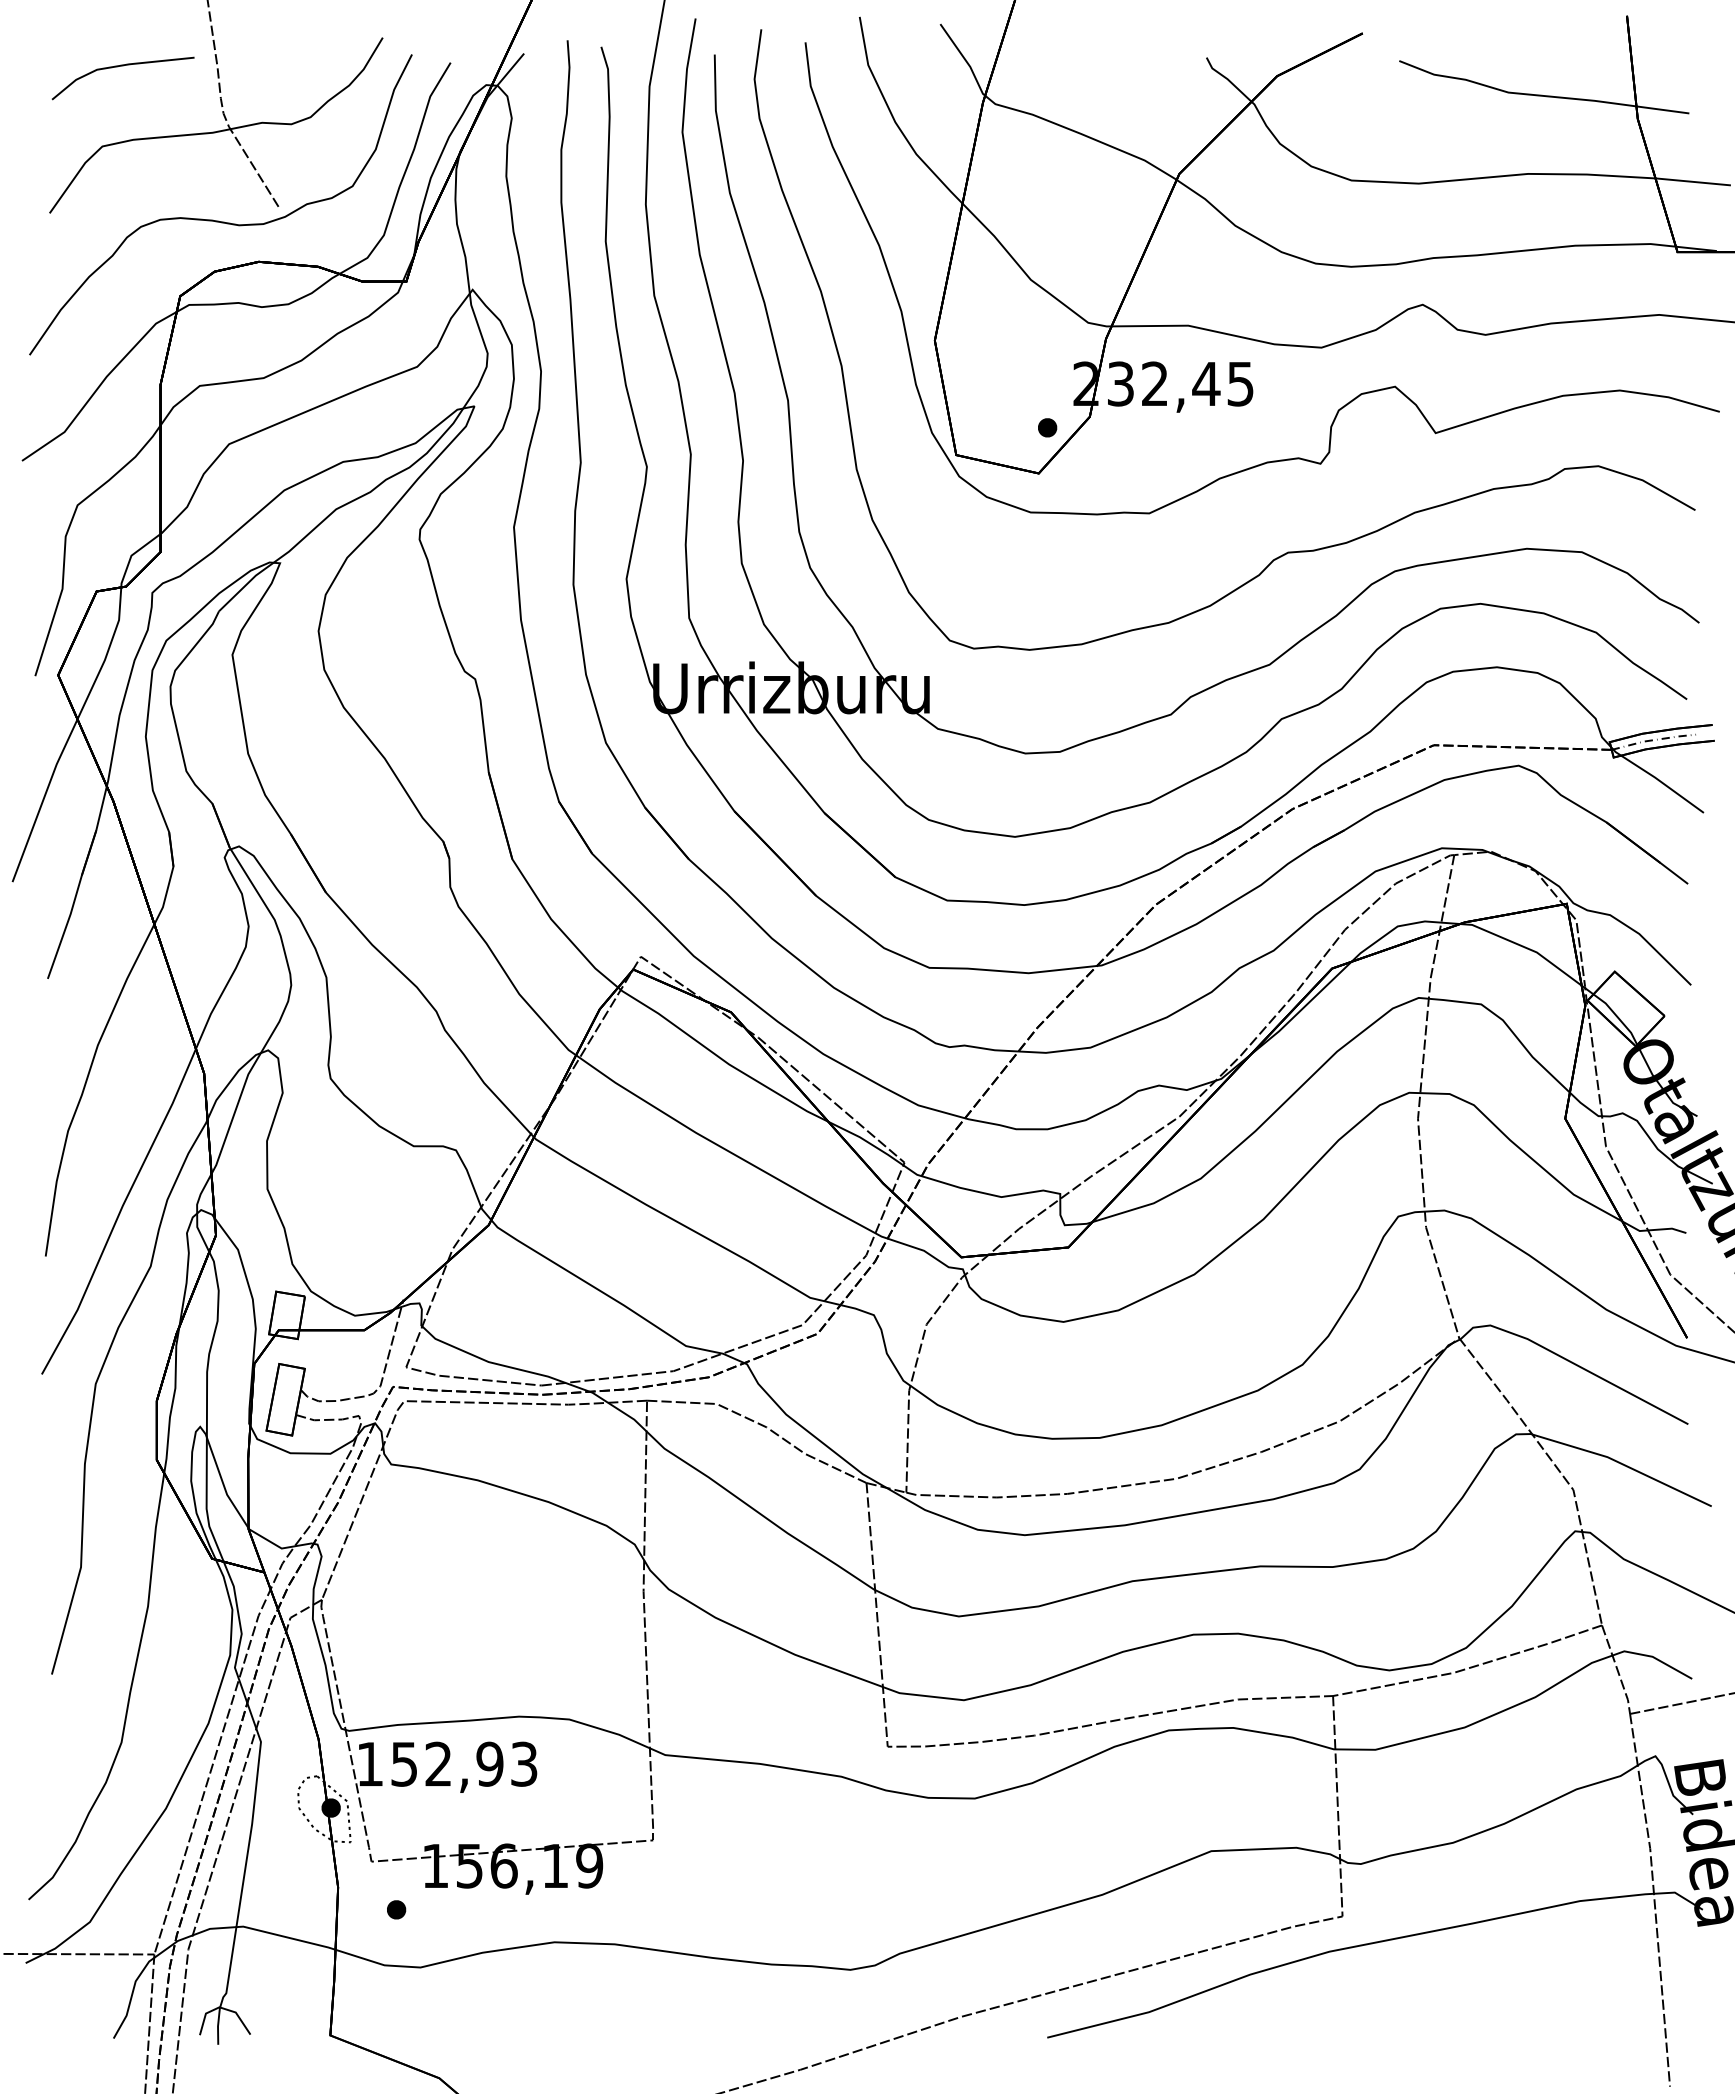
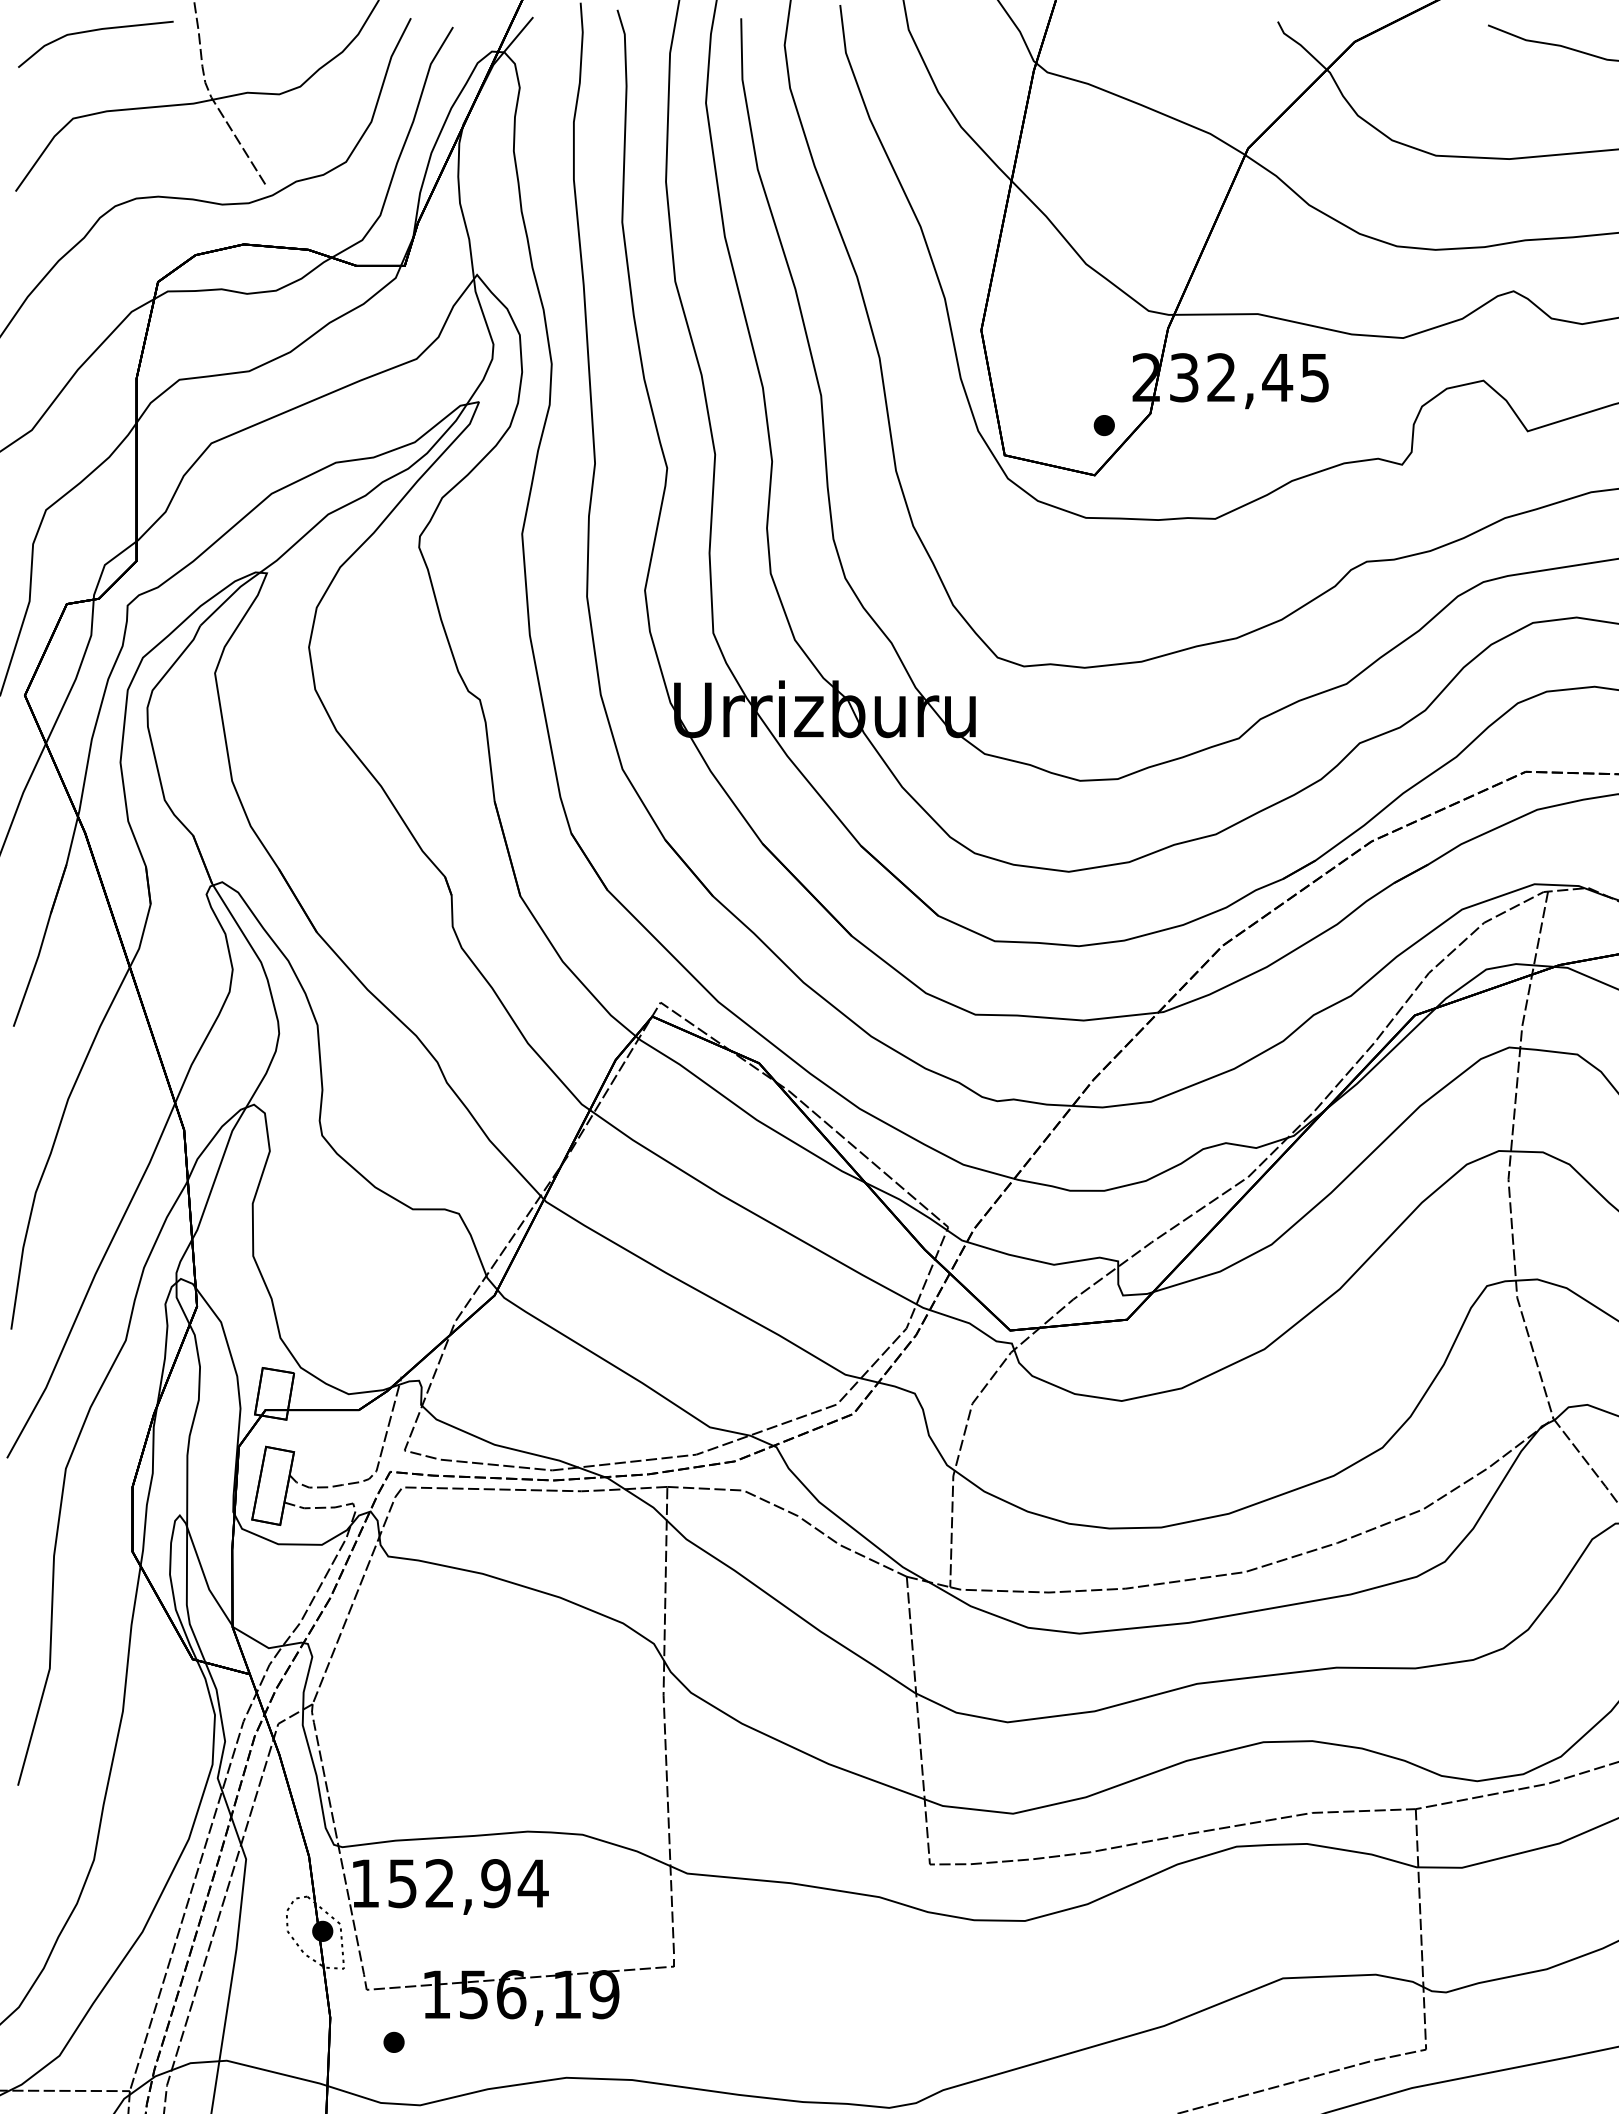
text: (524, 1763) -> (533, 1882), 152,93 -> 152,94

